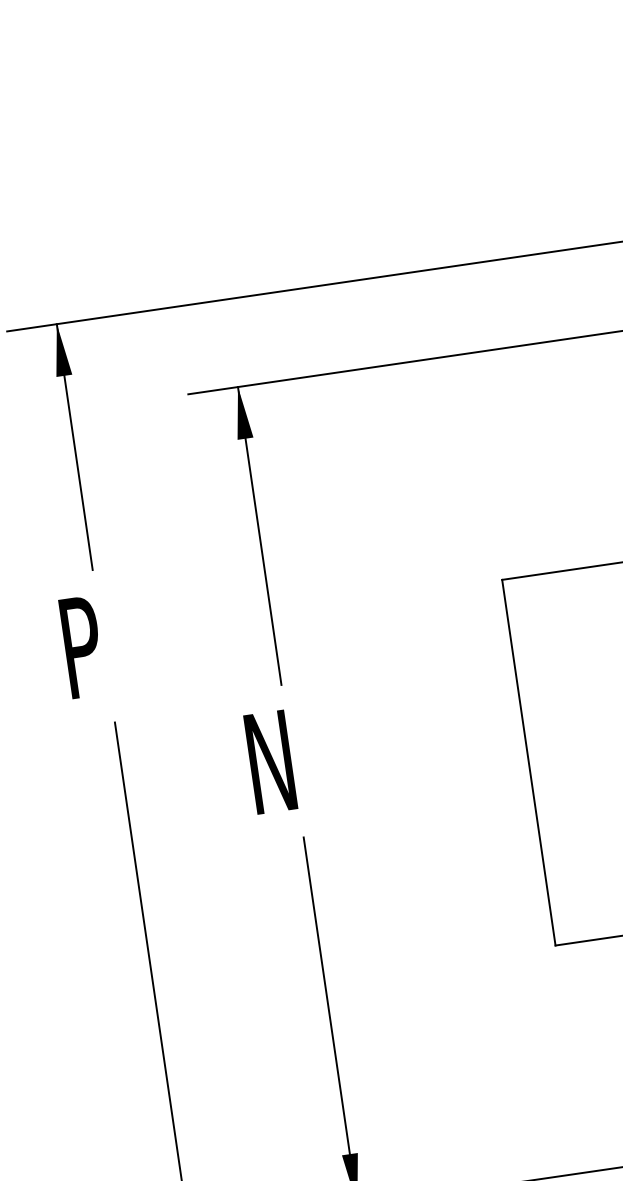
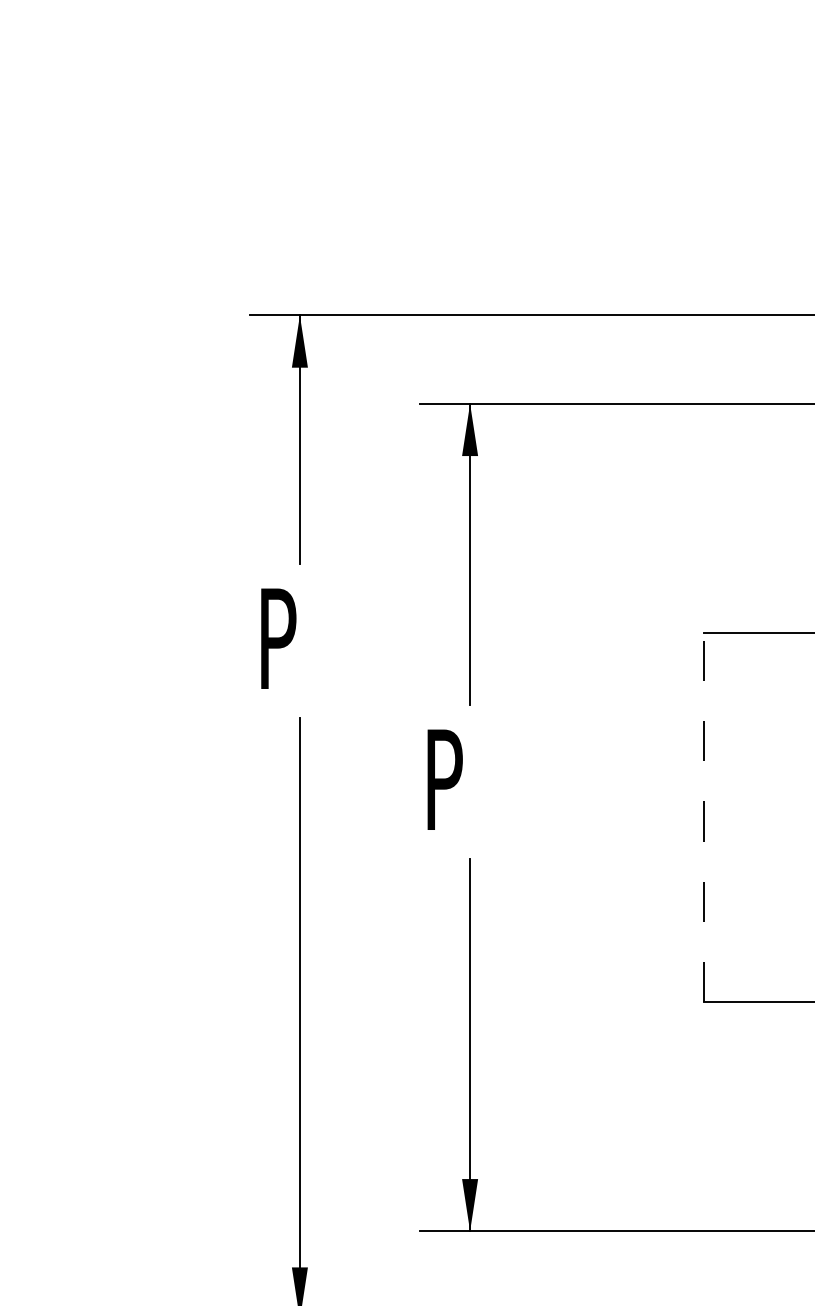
text: (273, 761) -> (451, 779), N -> P
line: (528, 762) -> (703, 817), solid -> dashed

